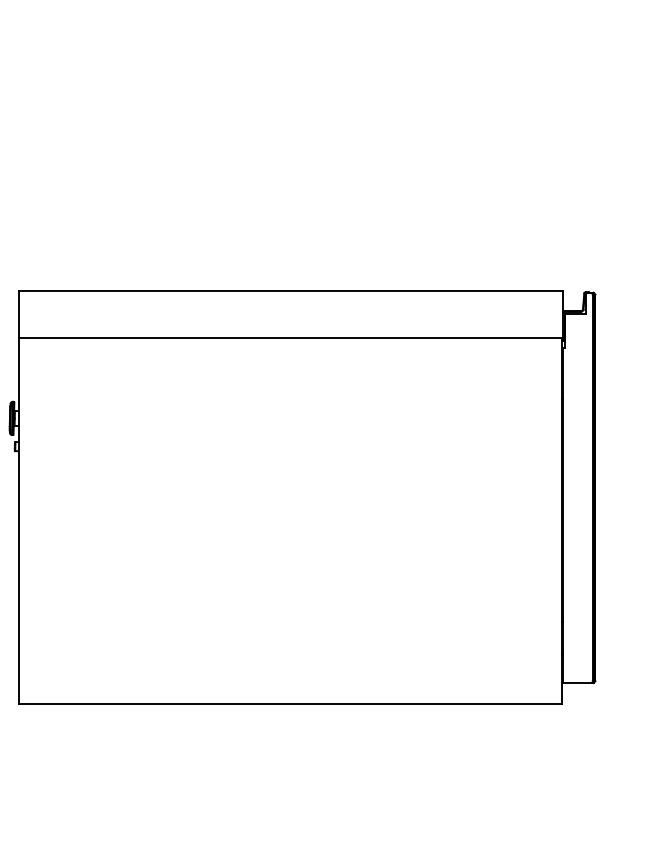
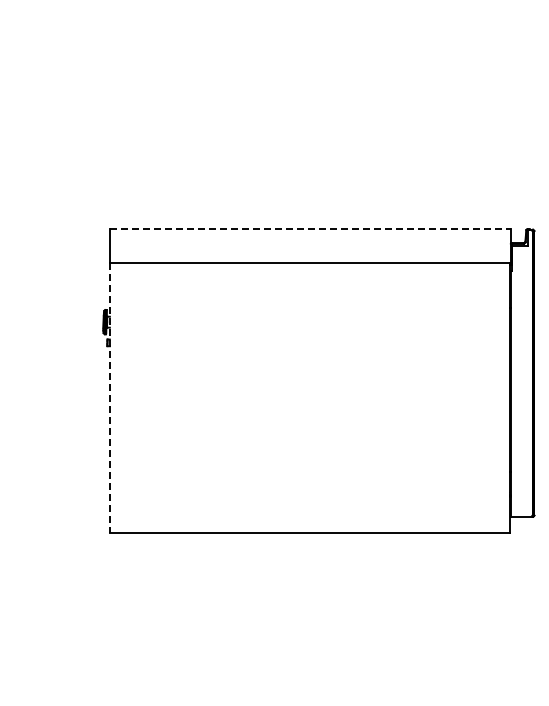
line: (291, 291) -> (310, 228), solid -> dashed
line: (17, 520) -> (109, 397), solid -> dashed

